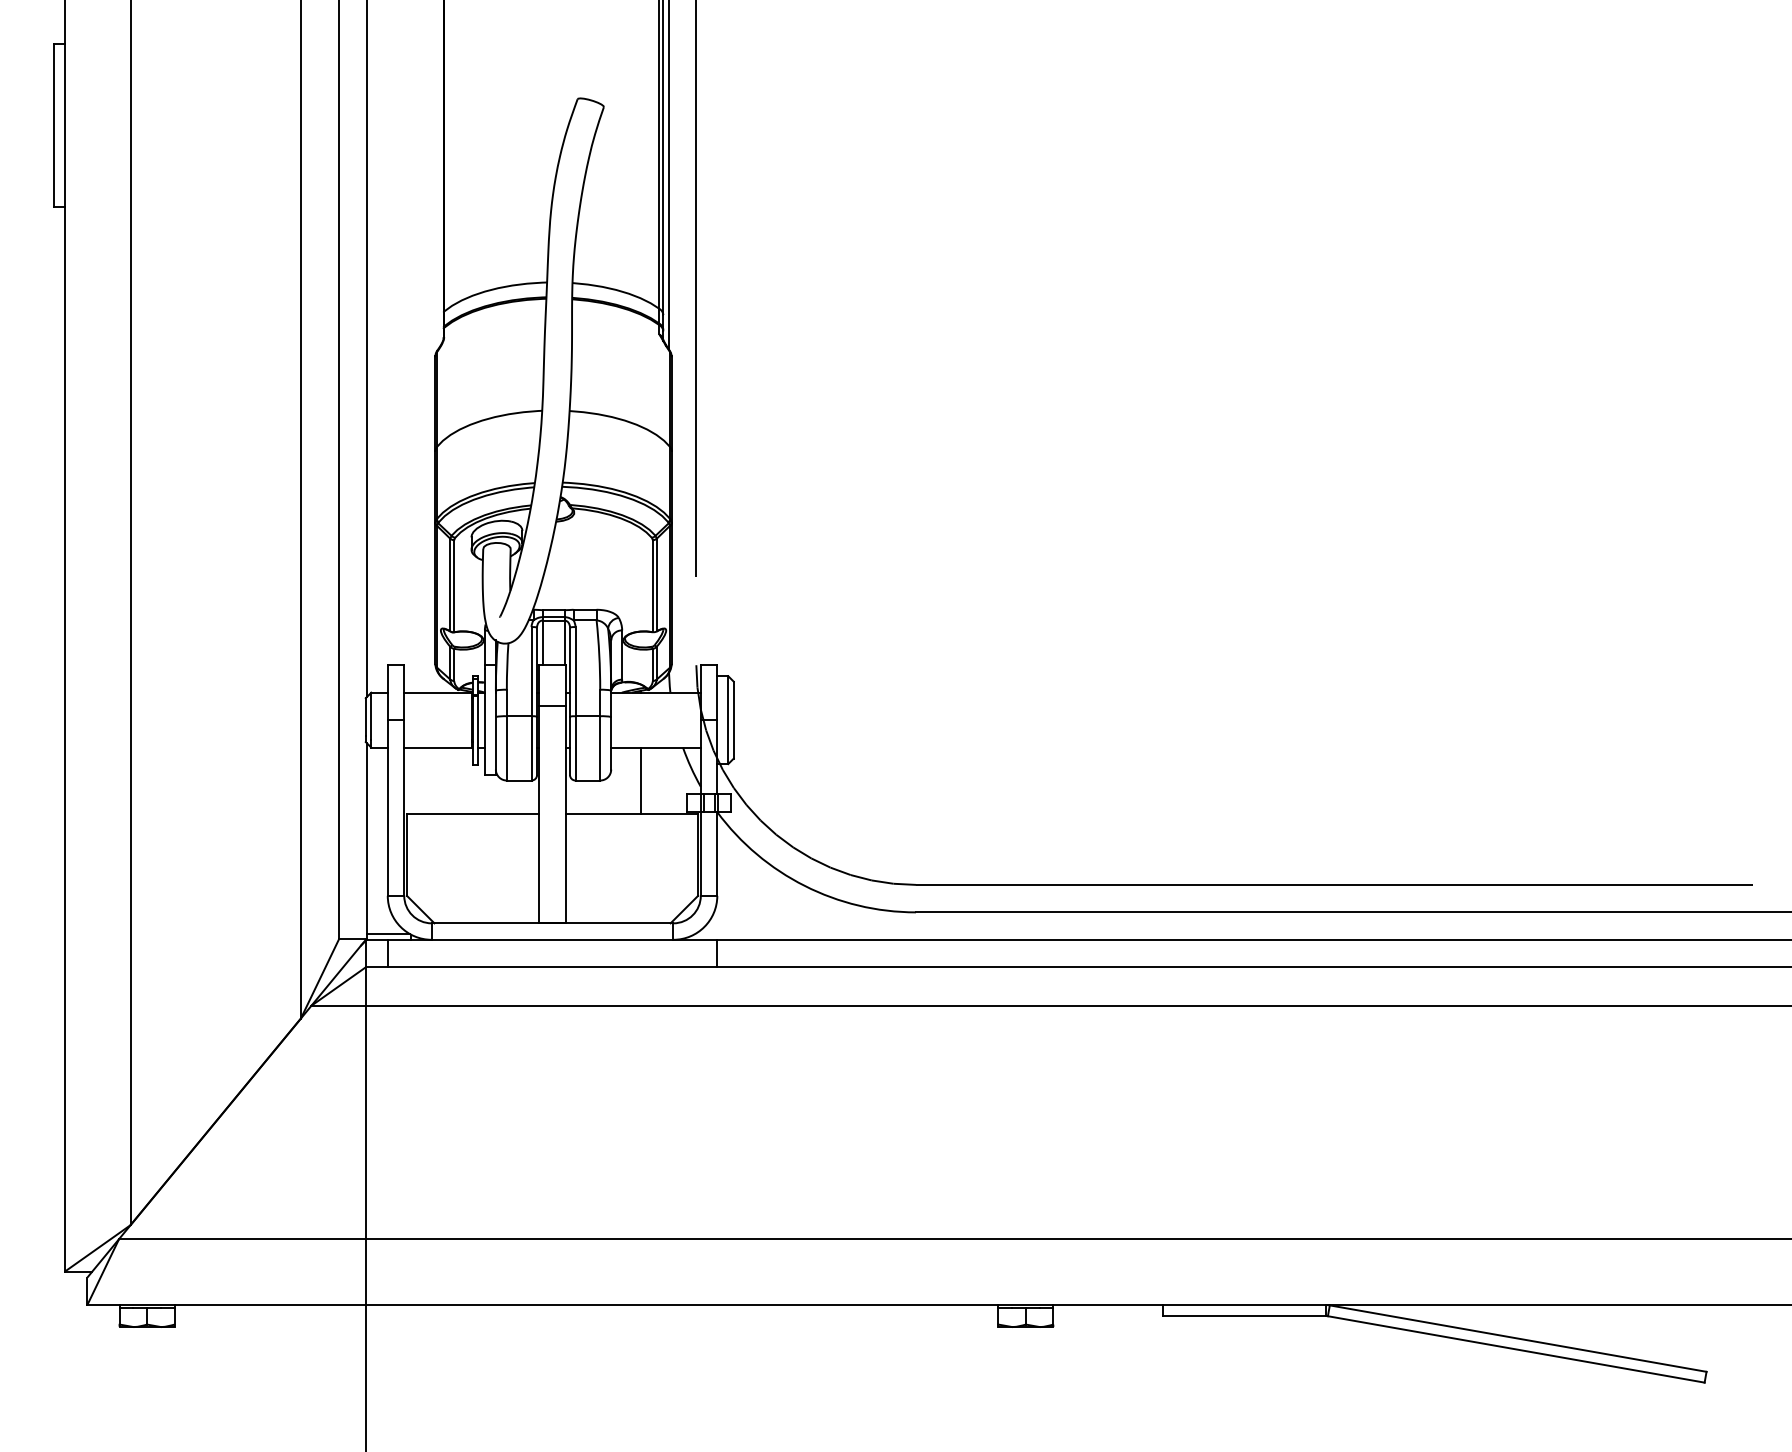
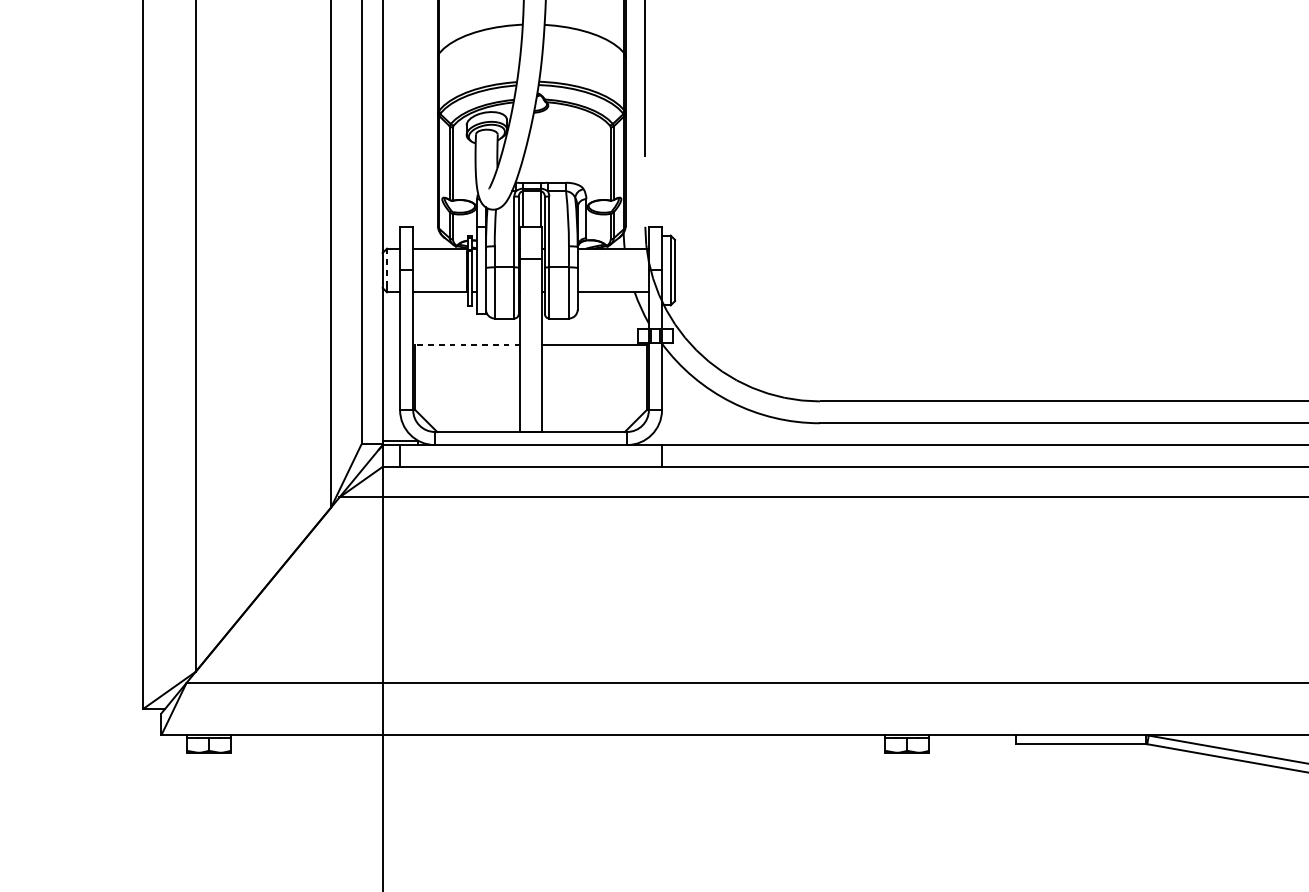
line: (371, 716) -> (387, 267), solid -> dashed
line: (641, 780) -> (601, 318), removed
line: (472, 813) -> (467, 344), solid -> dashed

